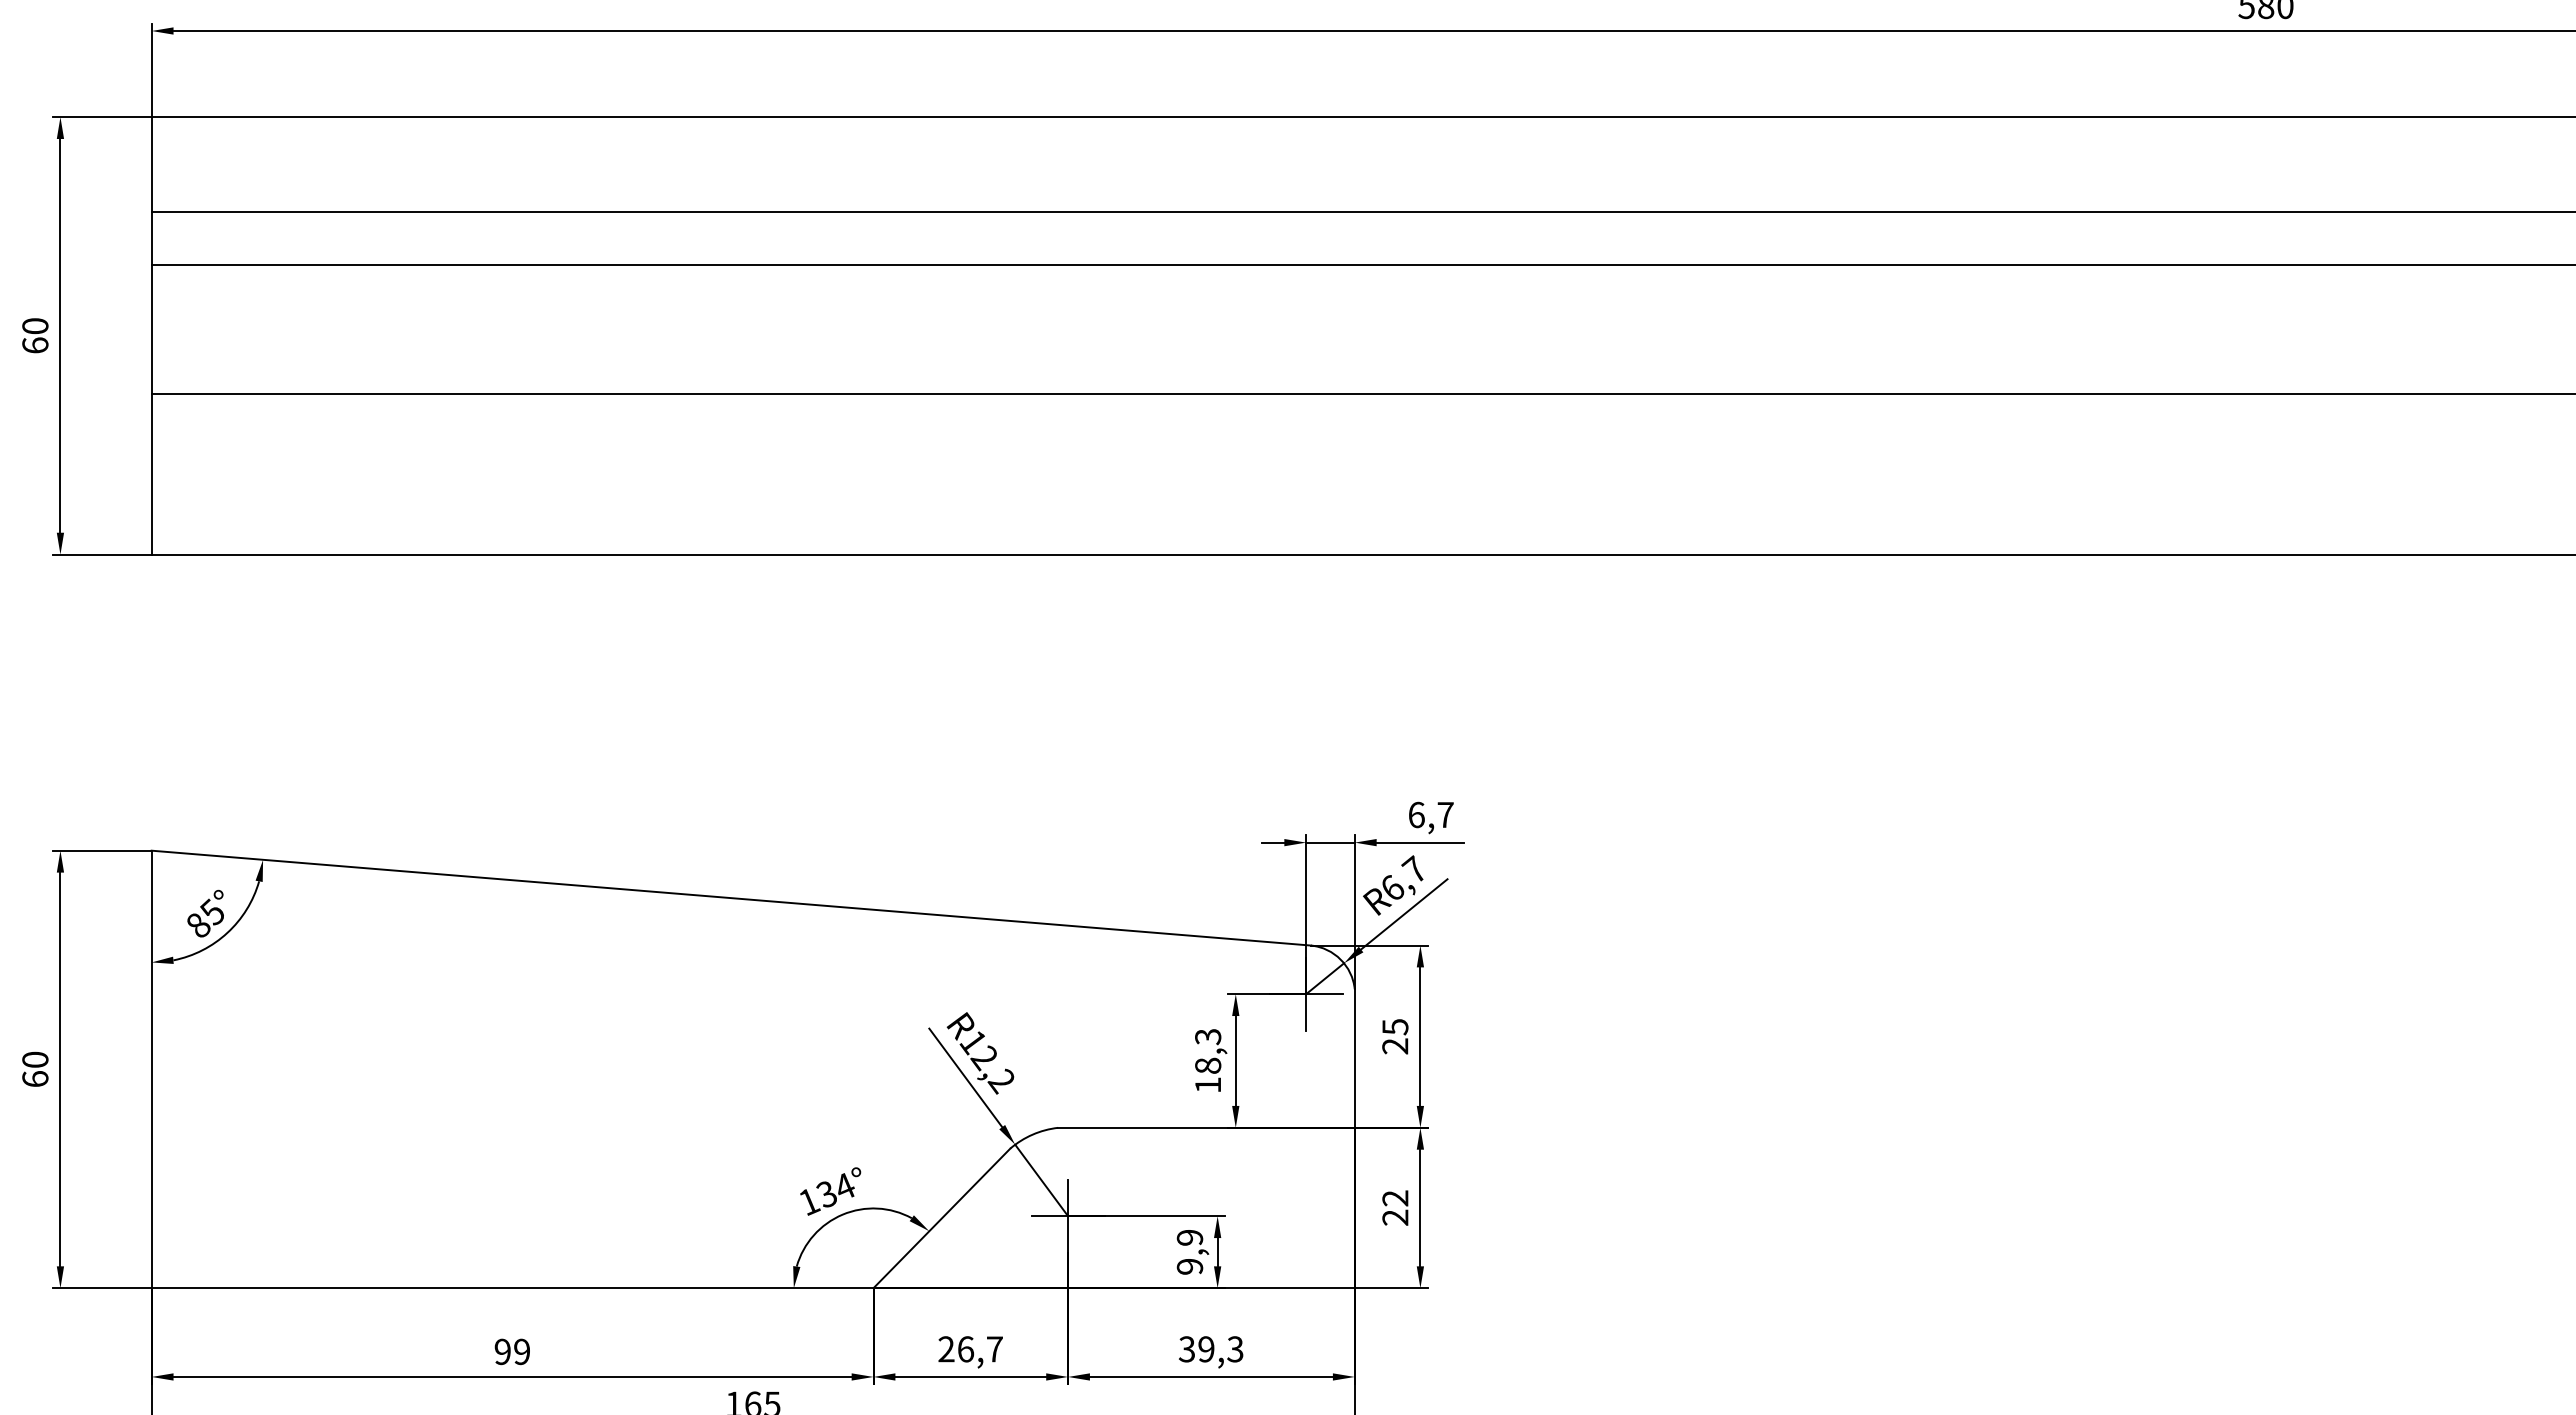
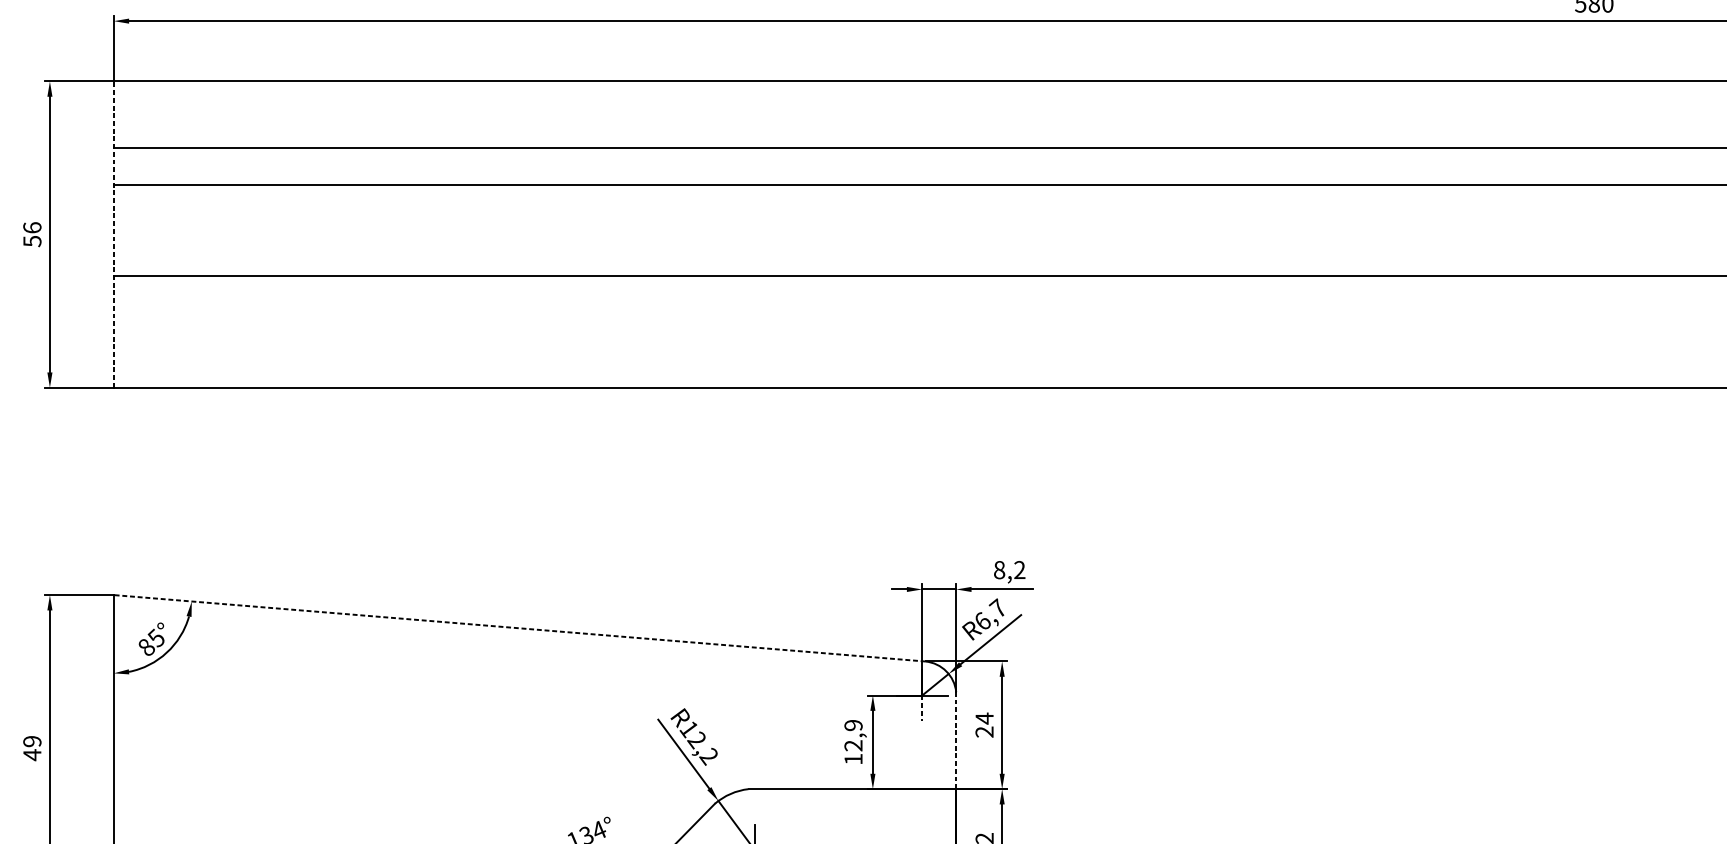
text: (35, 335) -> (32, 234), 60 -> 56
line: (151, 335) -> (113, 234), solid -> dashed
text: (1430, 814) -> (1009, 569), 6,7 -> 8,2
line: (731, 898) -> (519, 628), solid -> dashed
line: (1306, 1012) -> (922, 708), solid -> dashed
text: (1395, 1026) -> (984, 718), 25 -> 24
text: (1208, 1051) -> (853, 735), 18,3 -> 12,9
line: (1354, 1058) -> (956, 740), solid -> dashed
text: (35, 1069) -> (32, 748), 60 -> 49

